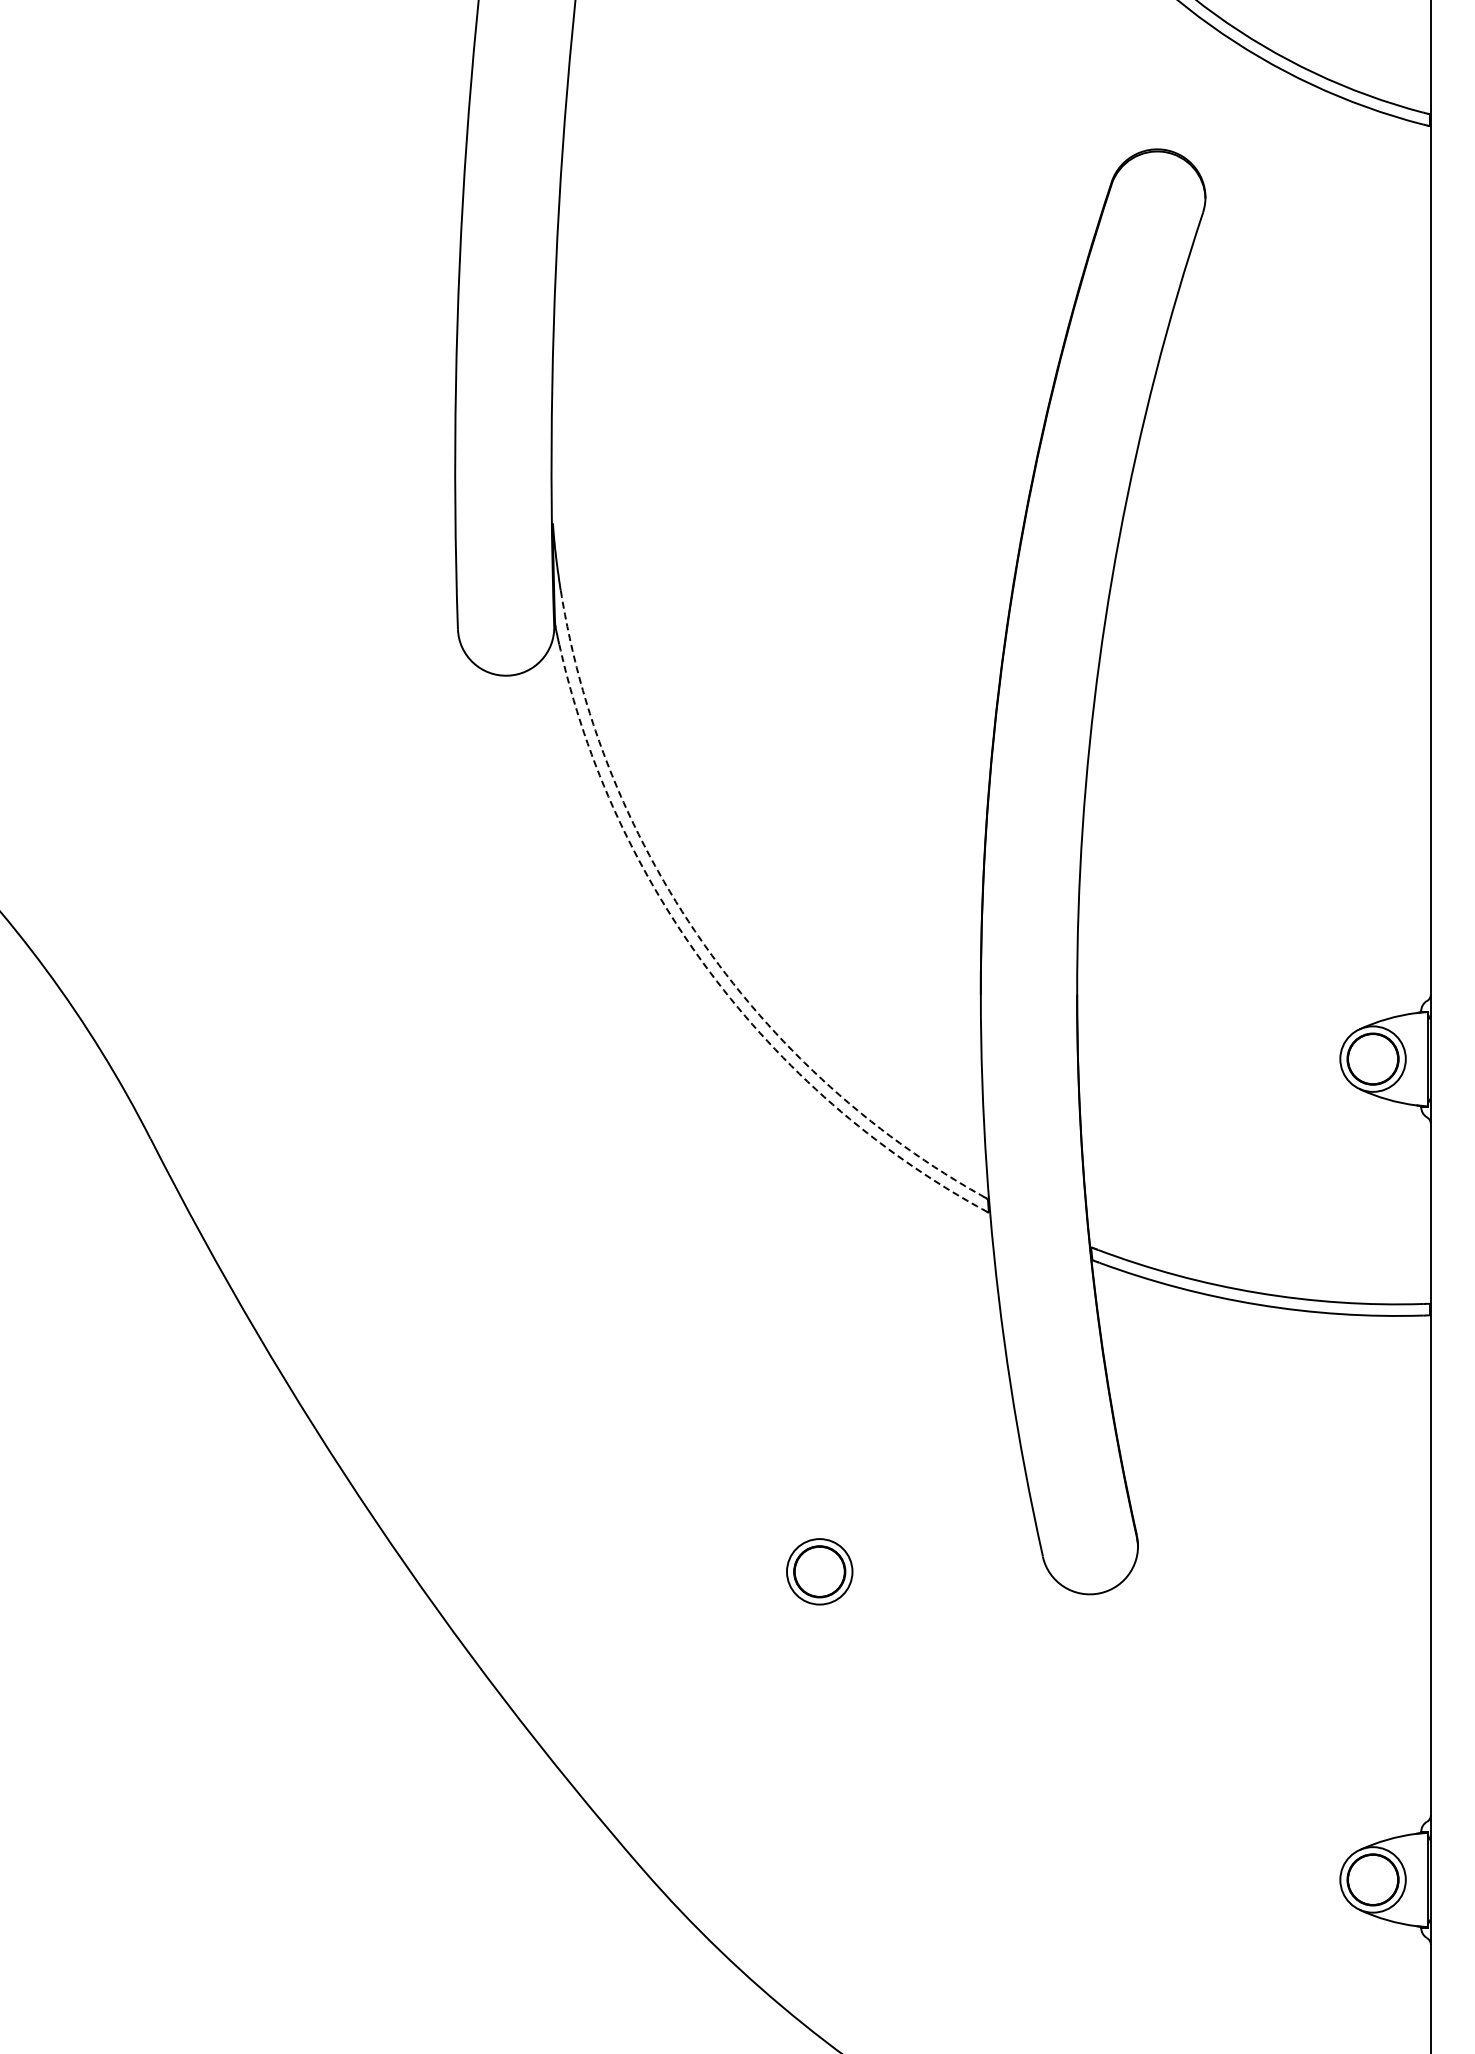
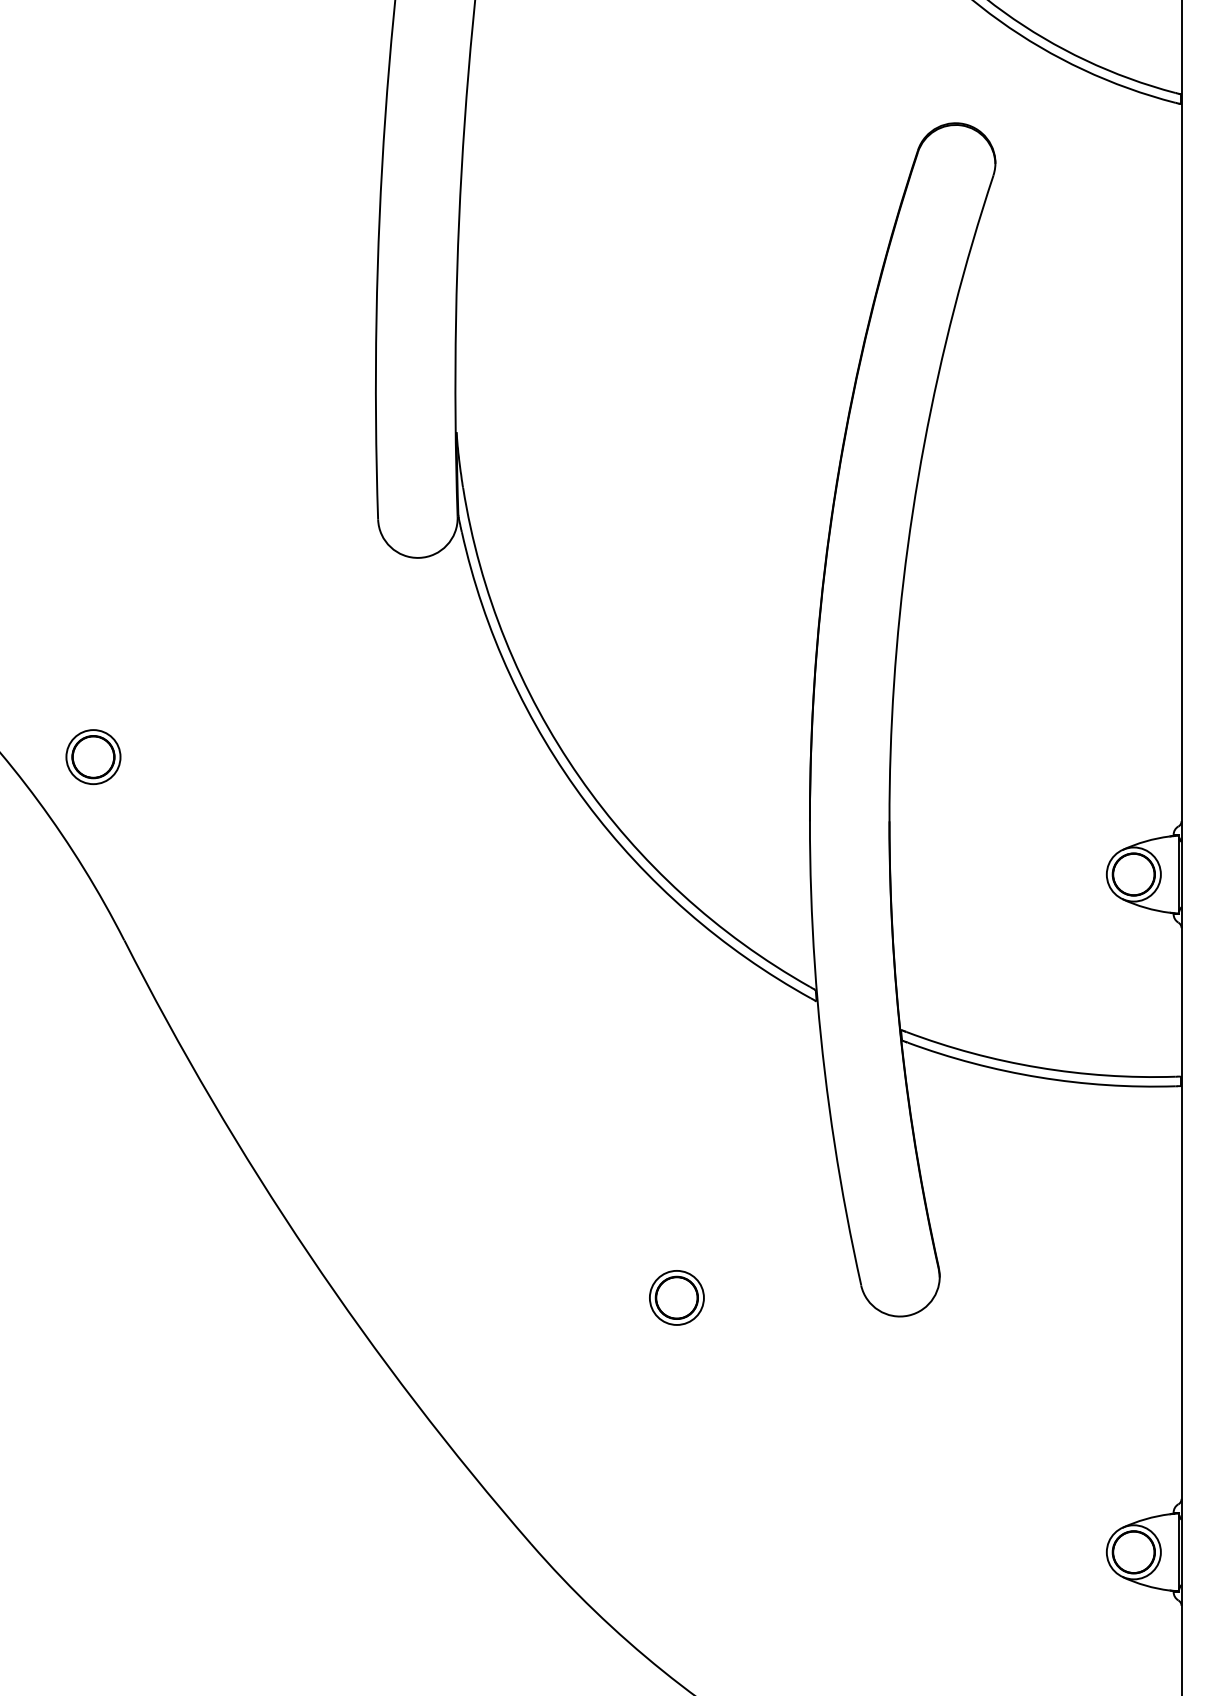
part: (112, 916) -> (92, 756), added
arc: (701, 941) -> (579, 777), dashed -> solid
arc: (710, 972) -> (586, 802), dashed -> solid

